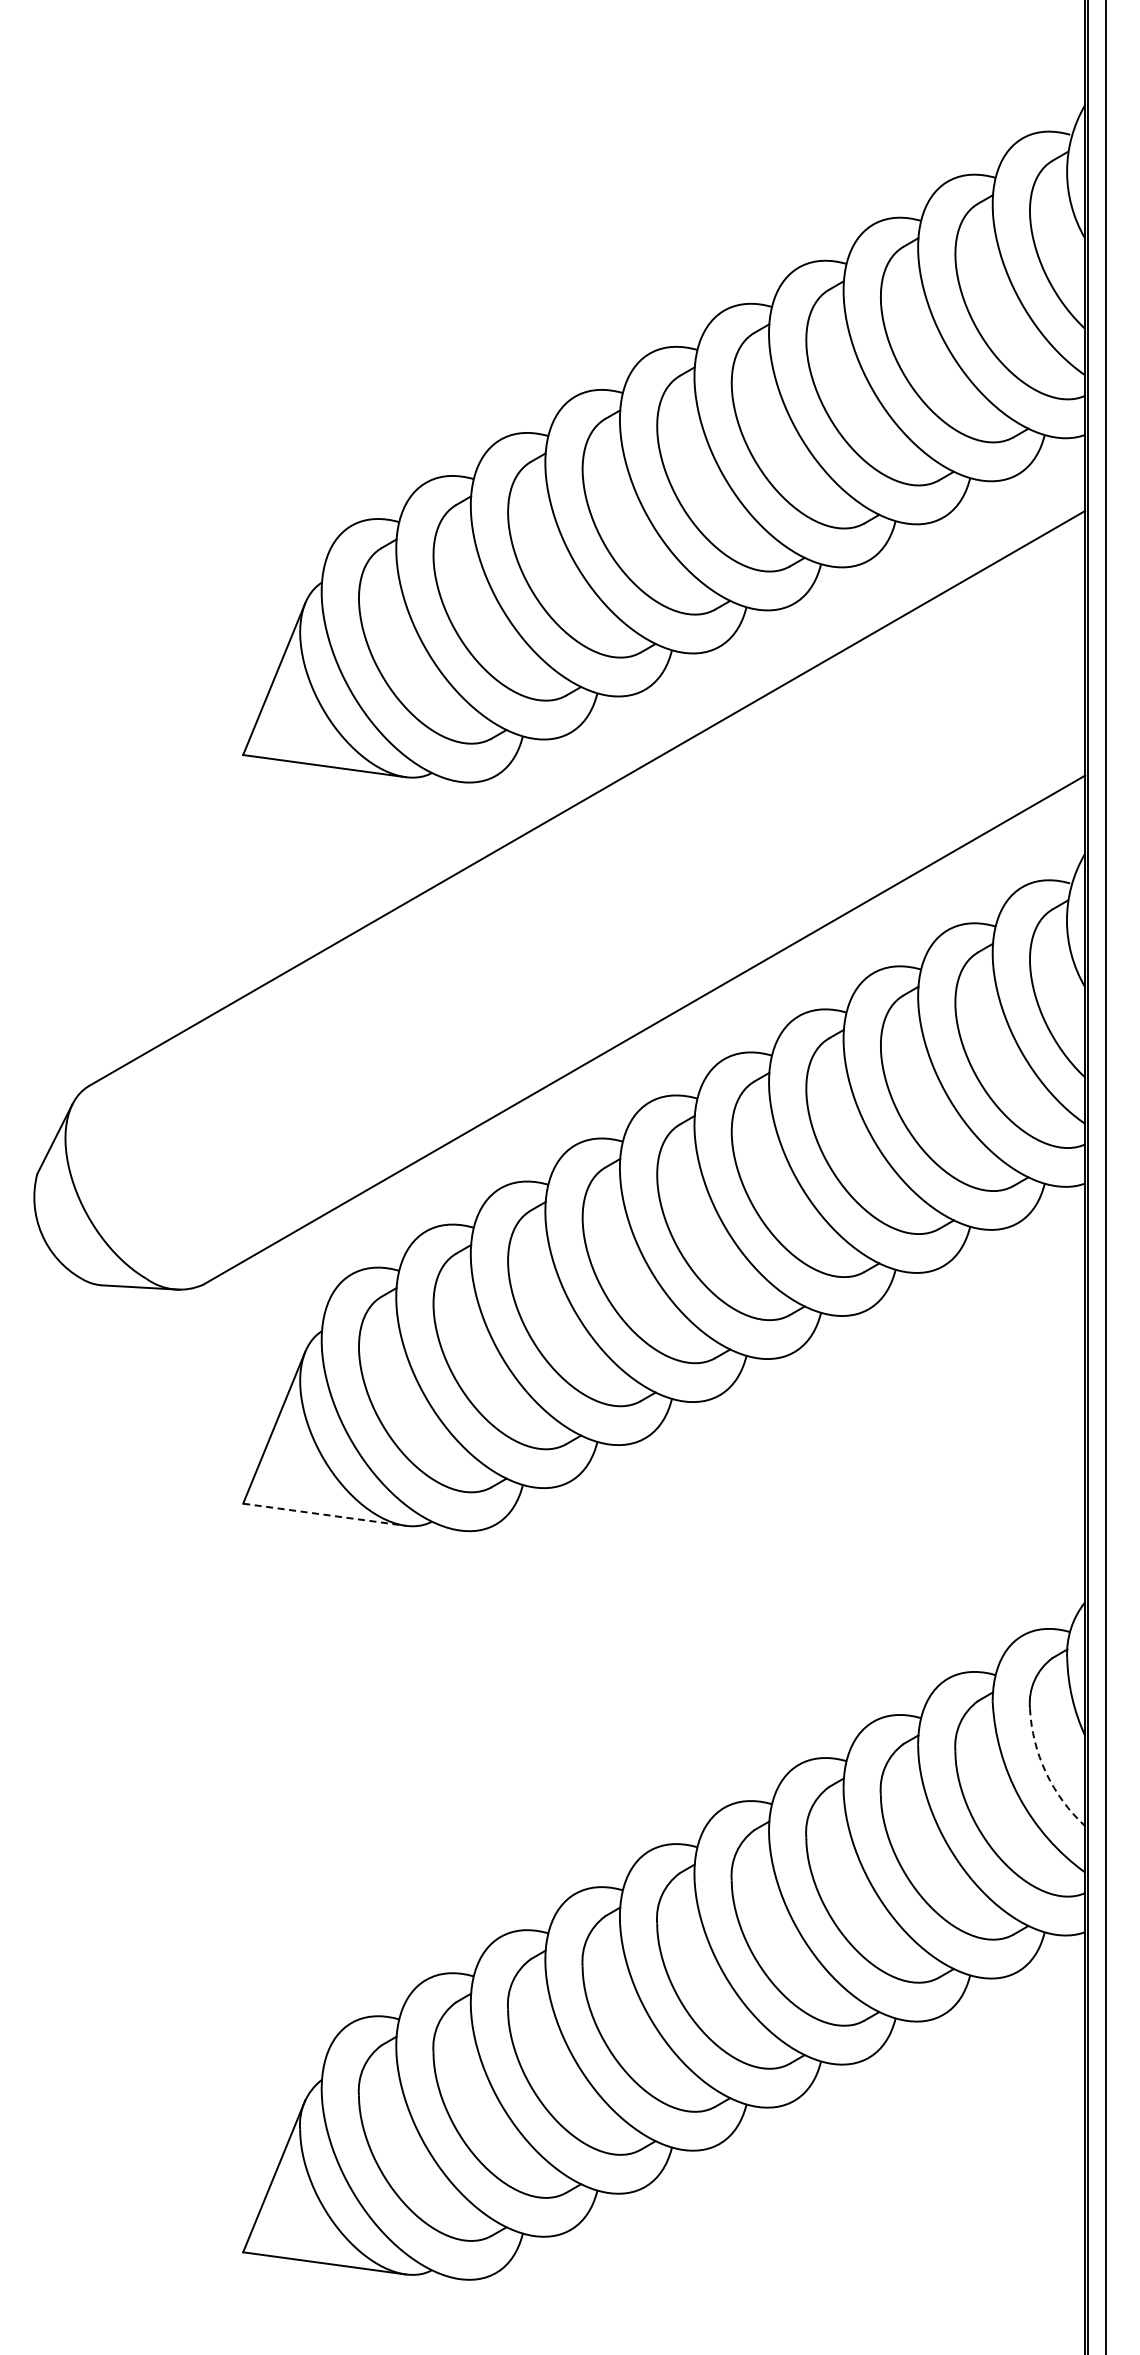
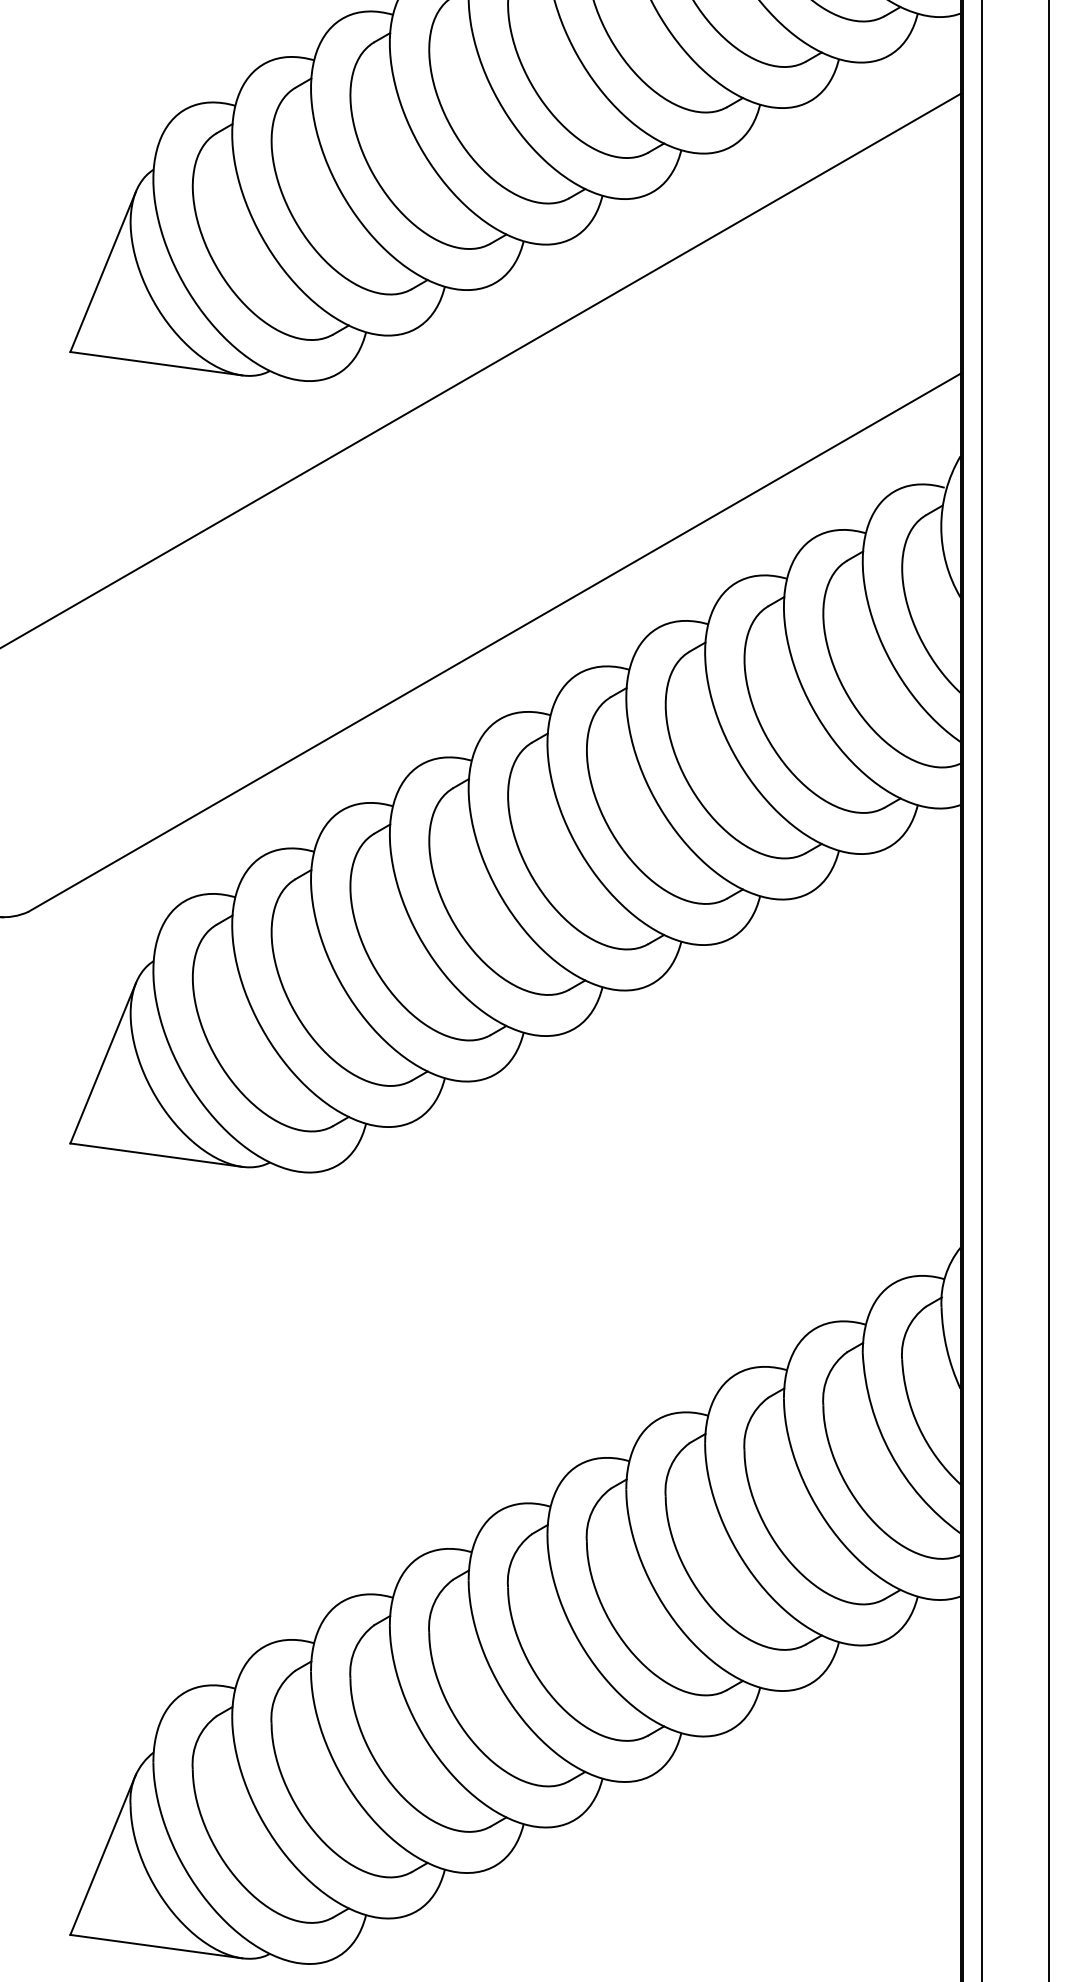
line: (324, 1514) -> (156, 1154), dashed -> solid
arc: (1045, 1772) -> (918, 1427), dashed -> solid

